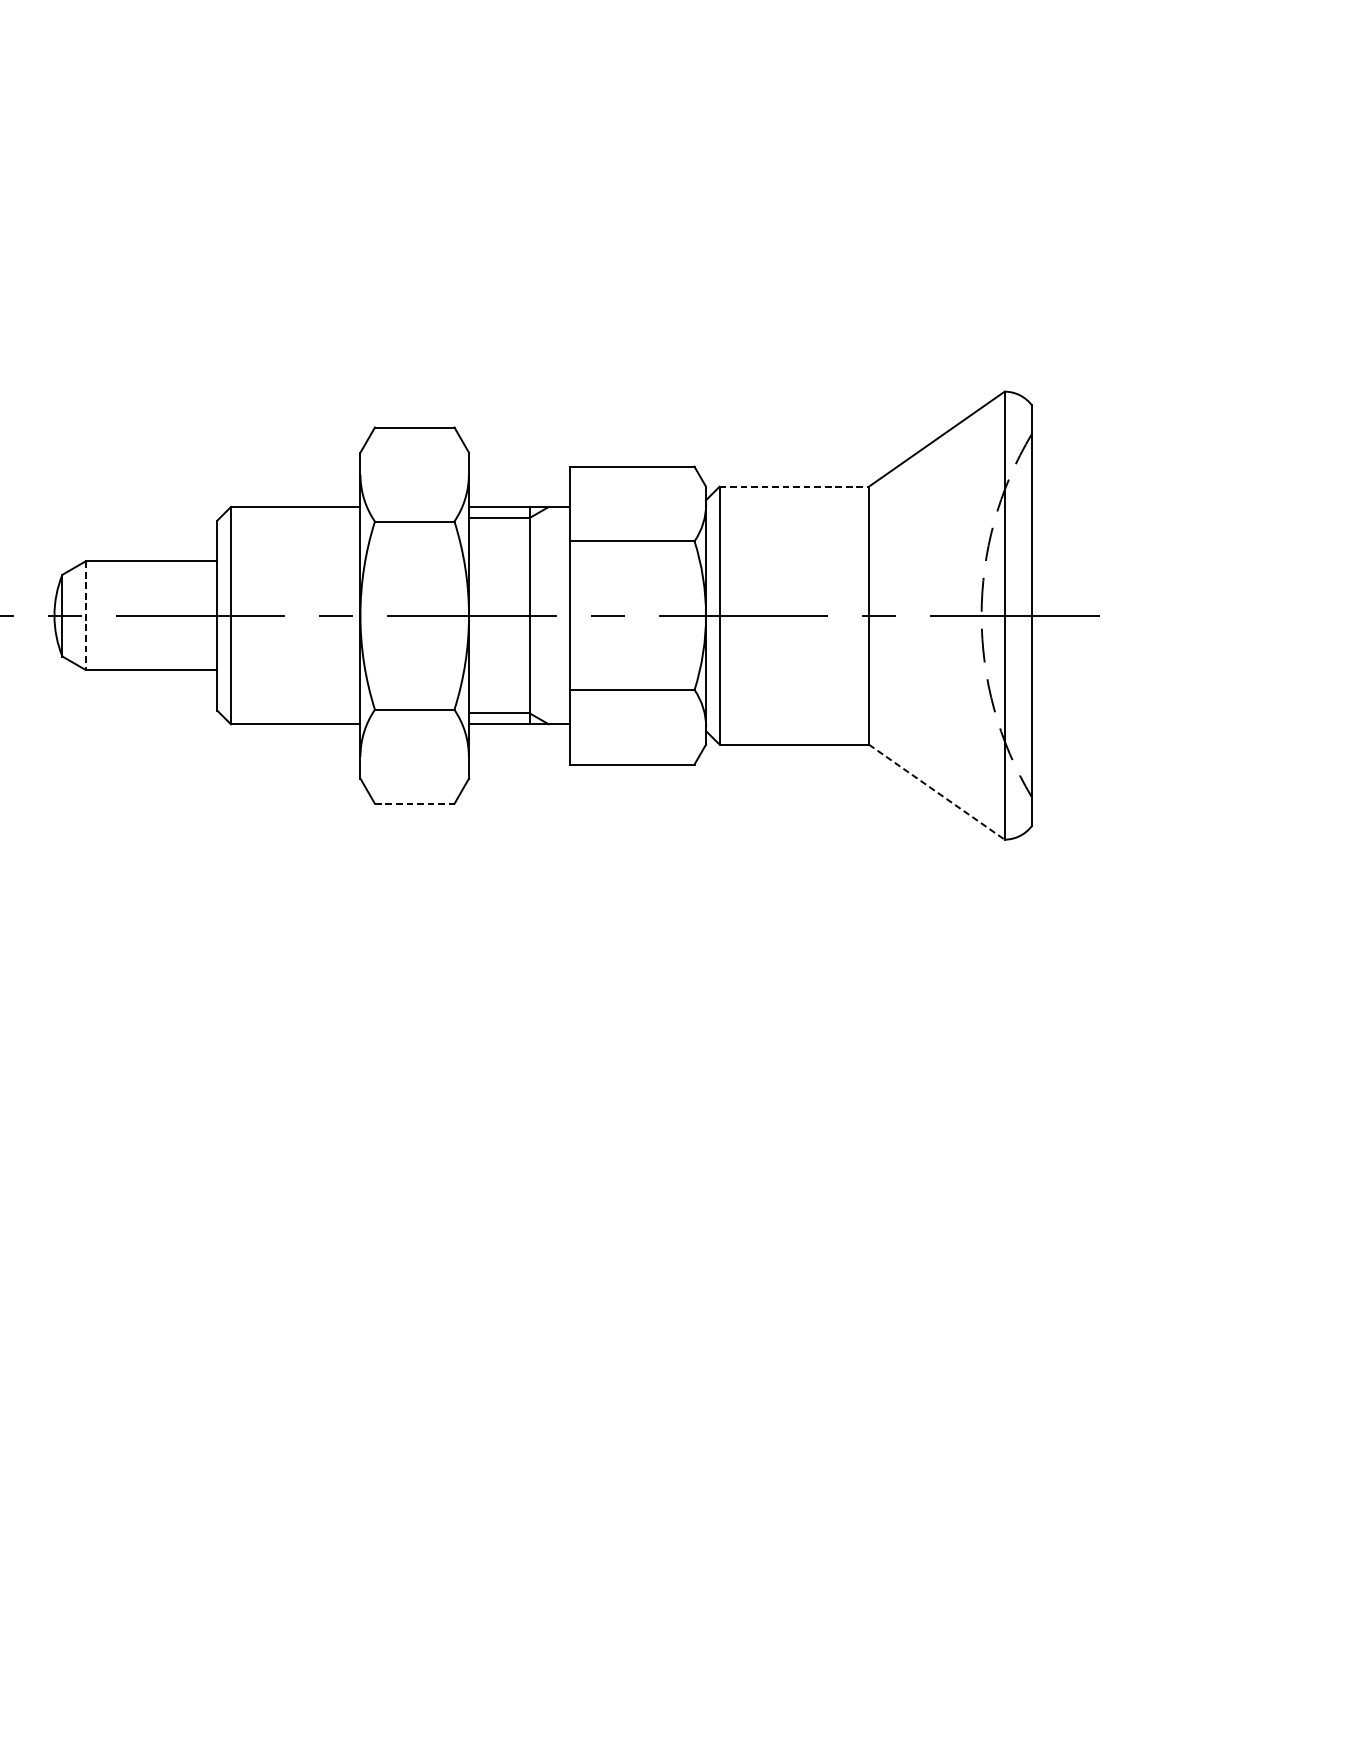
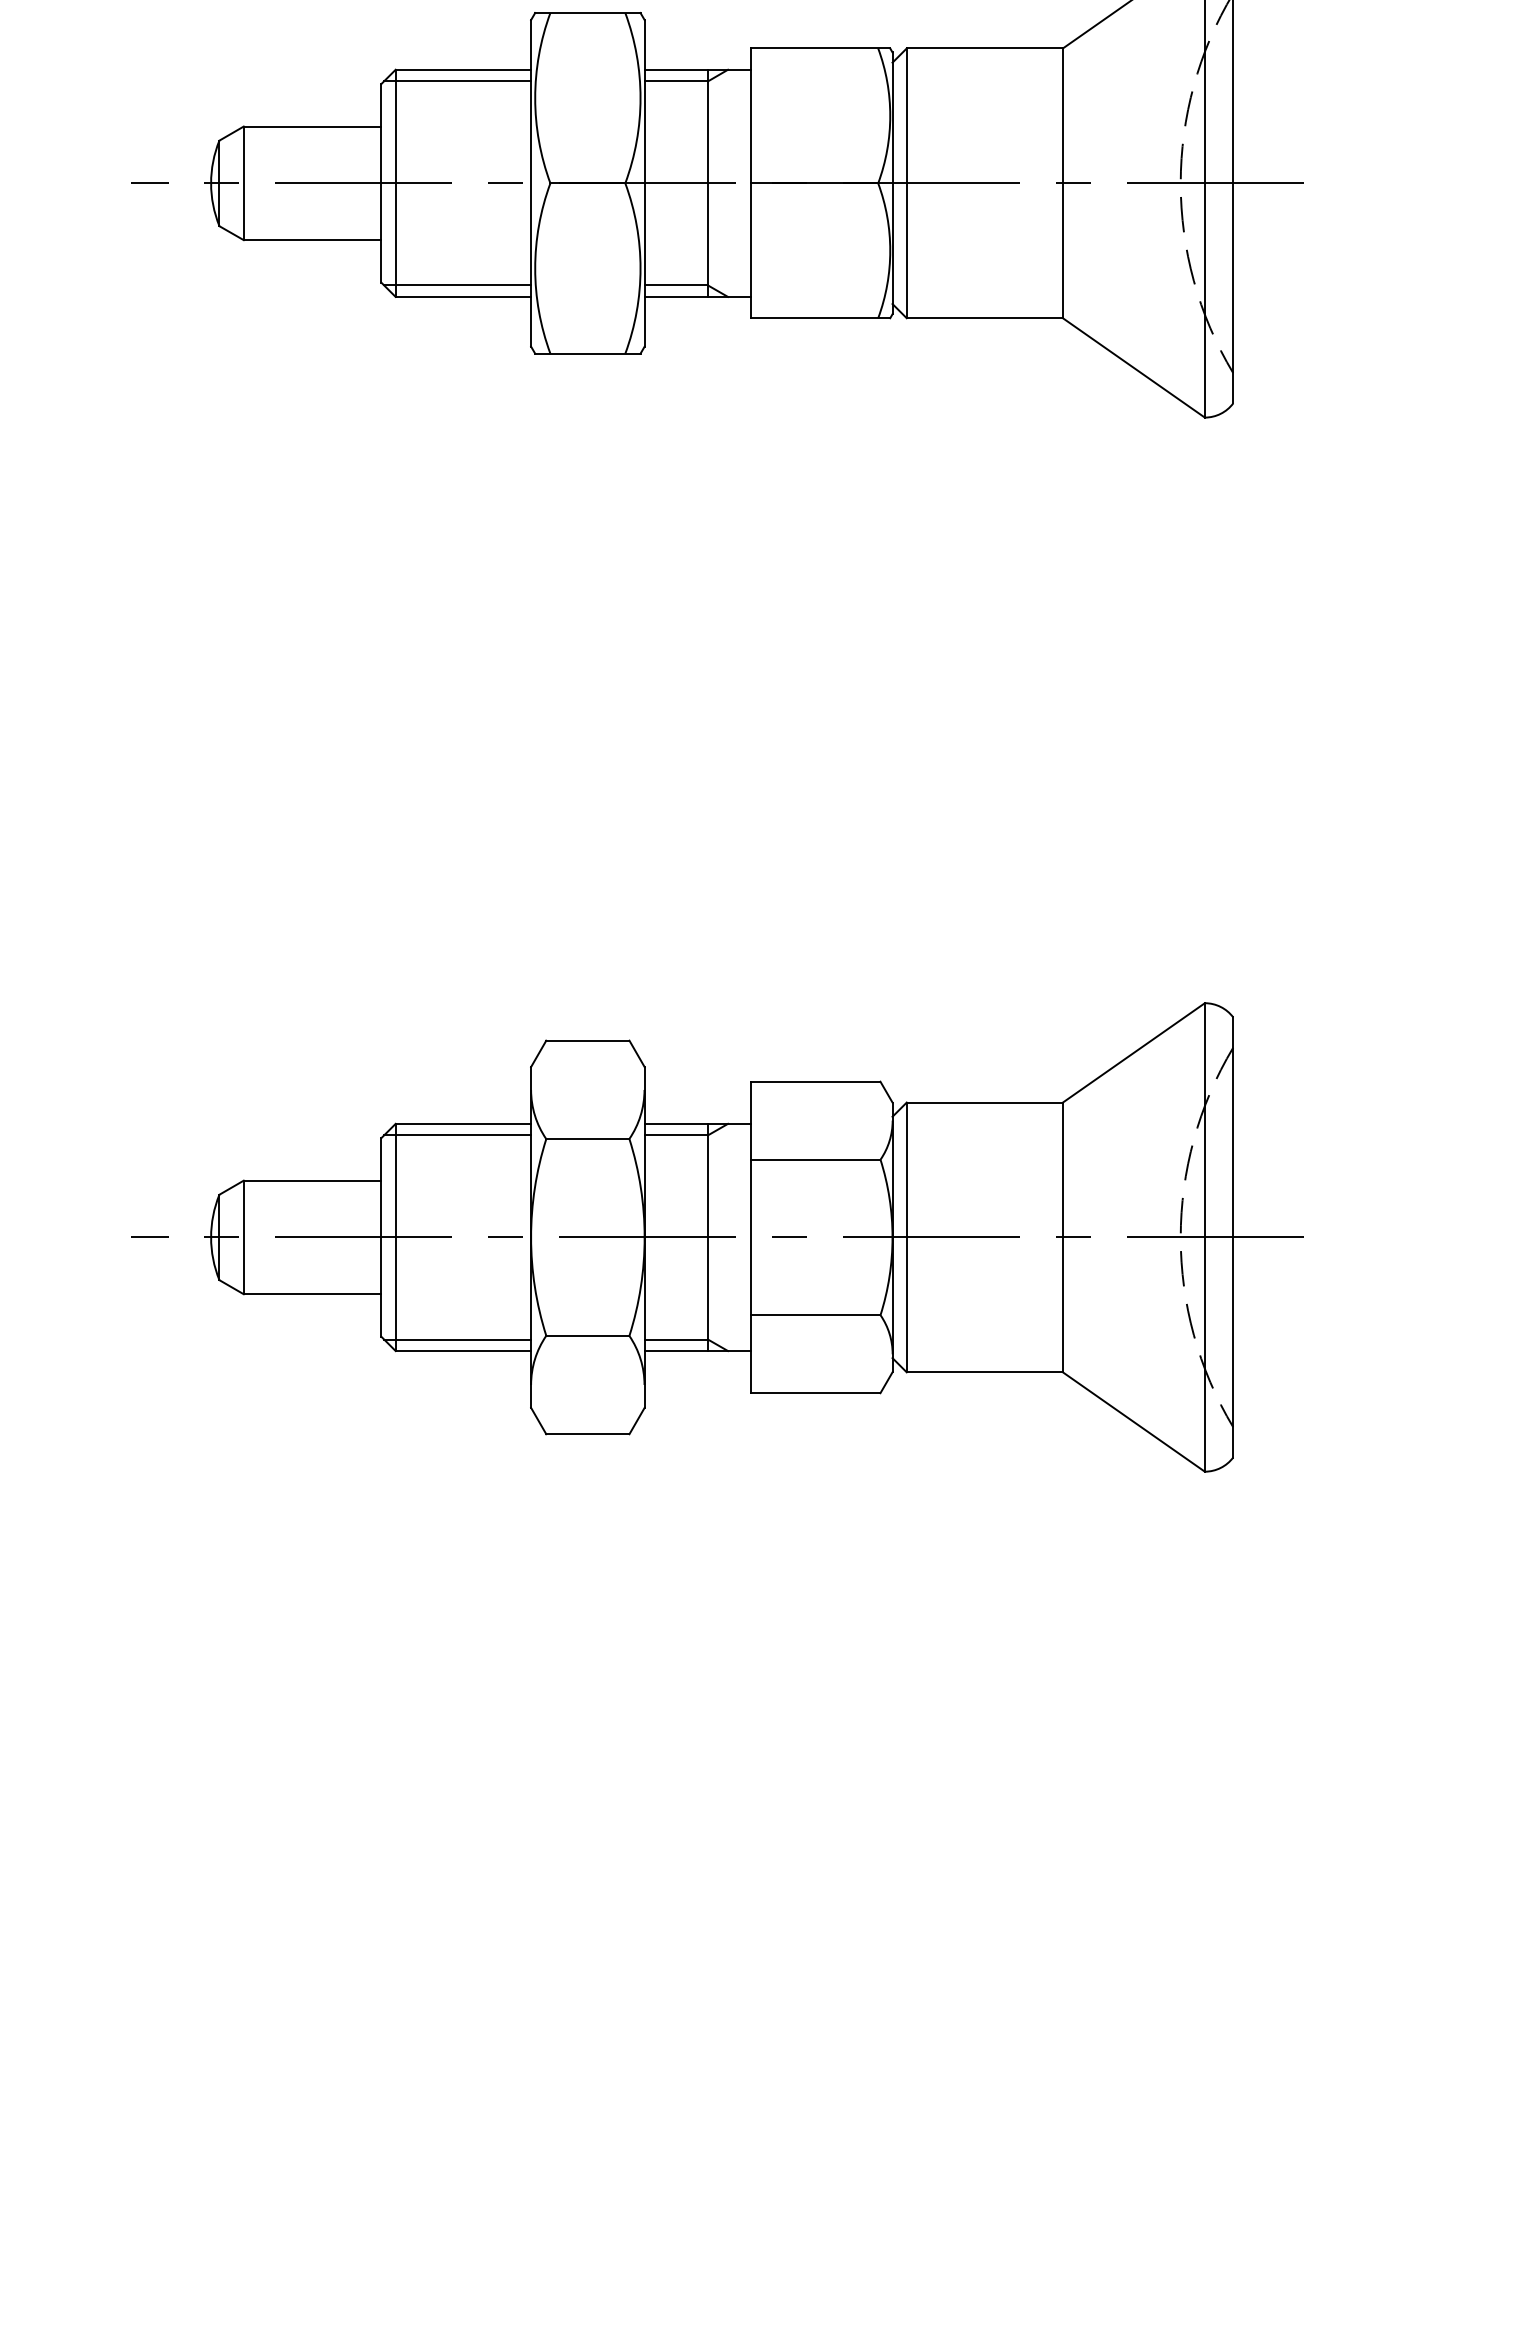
line: (794, 486) -> (985, 1102), dashed -> solid
line: (290, 518) -> (457, 1135), added
line: (85, 615) -> (243, 1237), dashed -> solid
line: (290, 713) -> (457, 1339), added
line: (936, 792) -> (1133, 1422), dashed -> solid
line: (414, 804) -> (587, 1434), dashed -> solid

